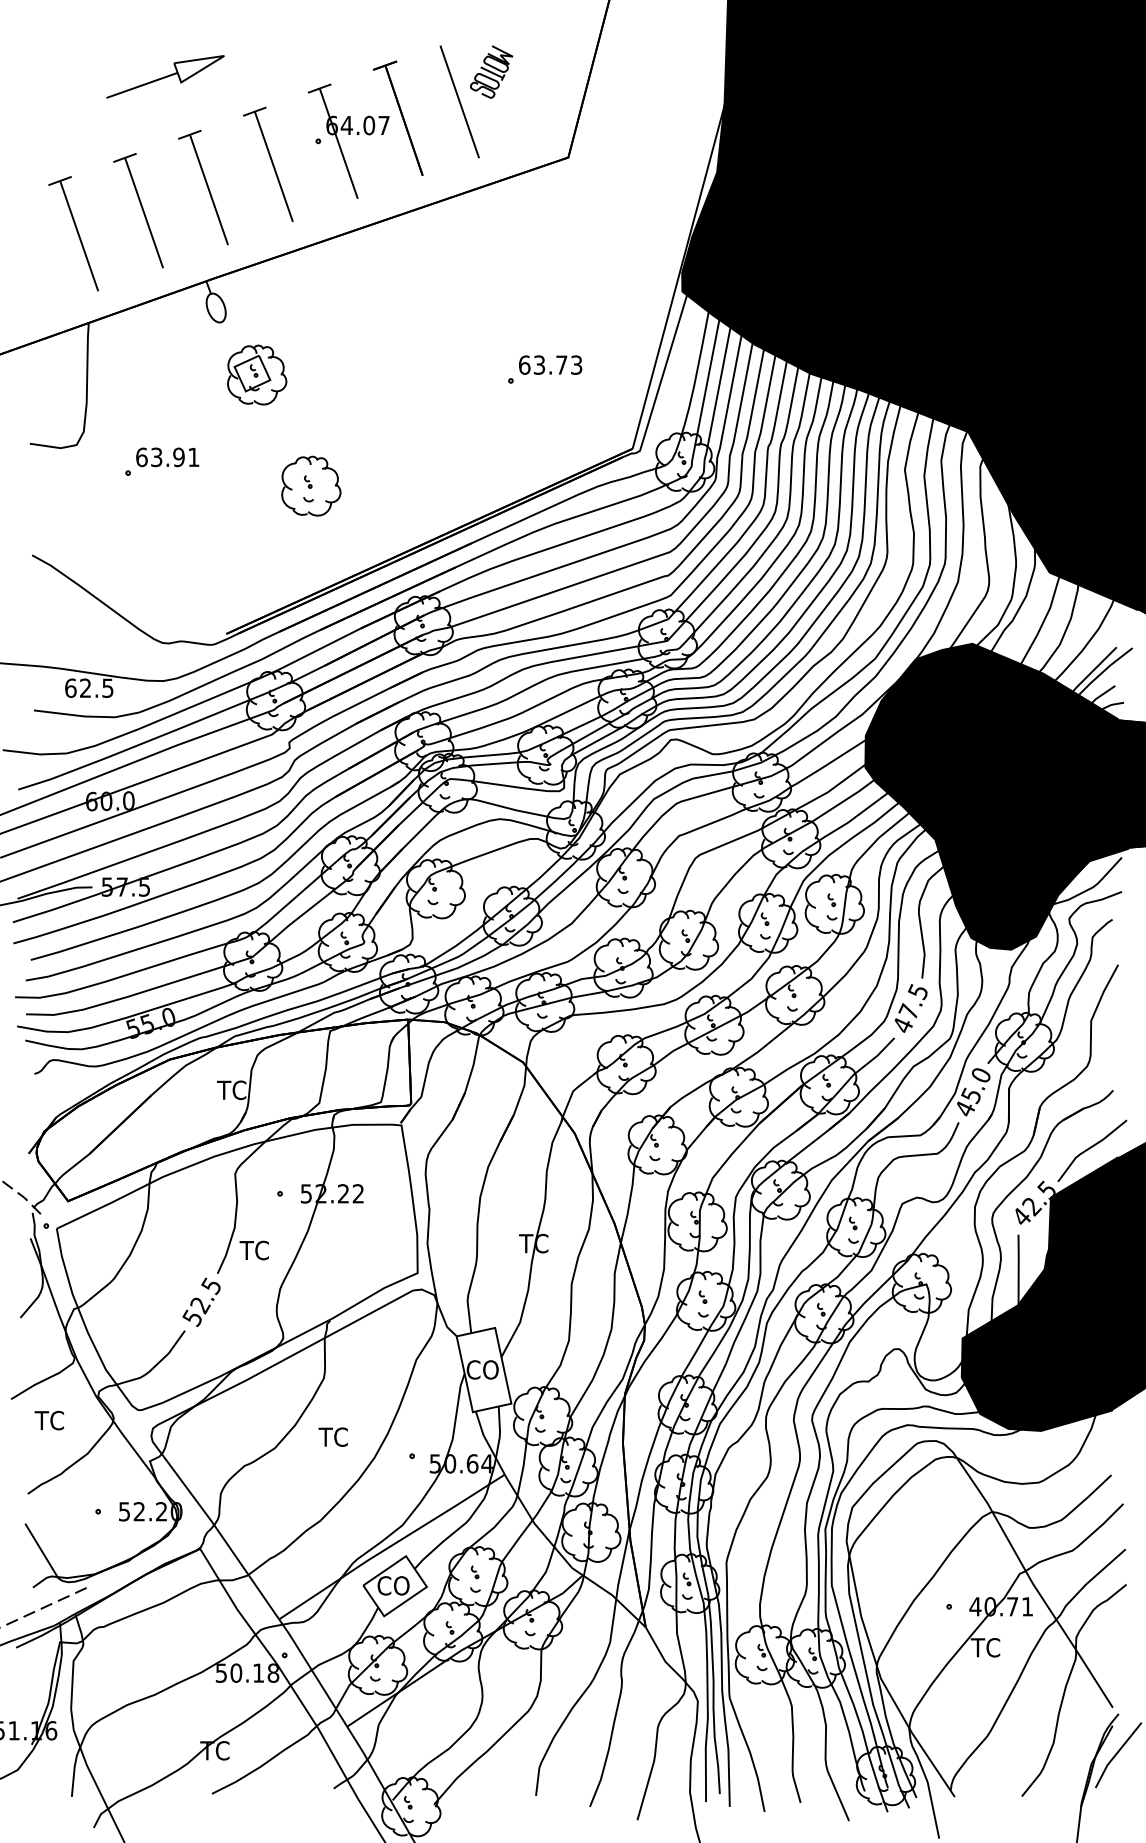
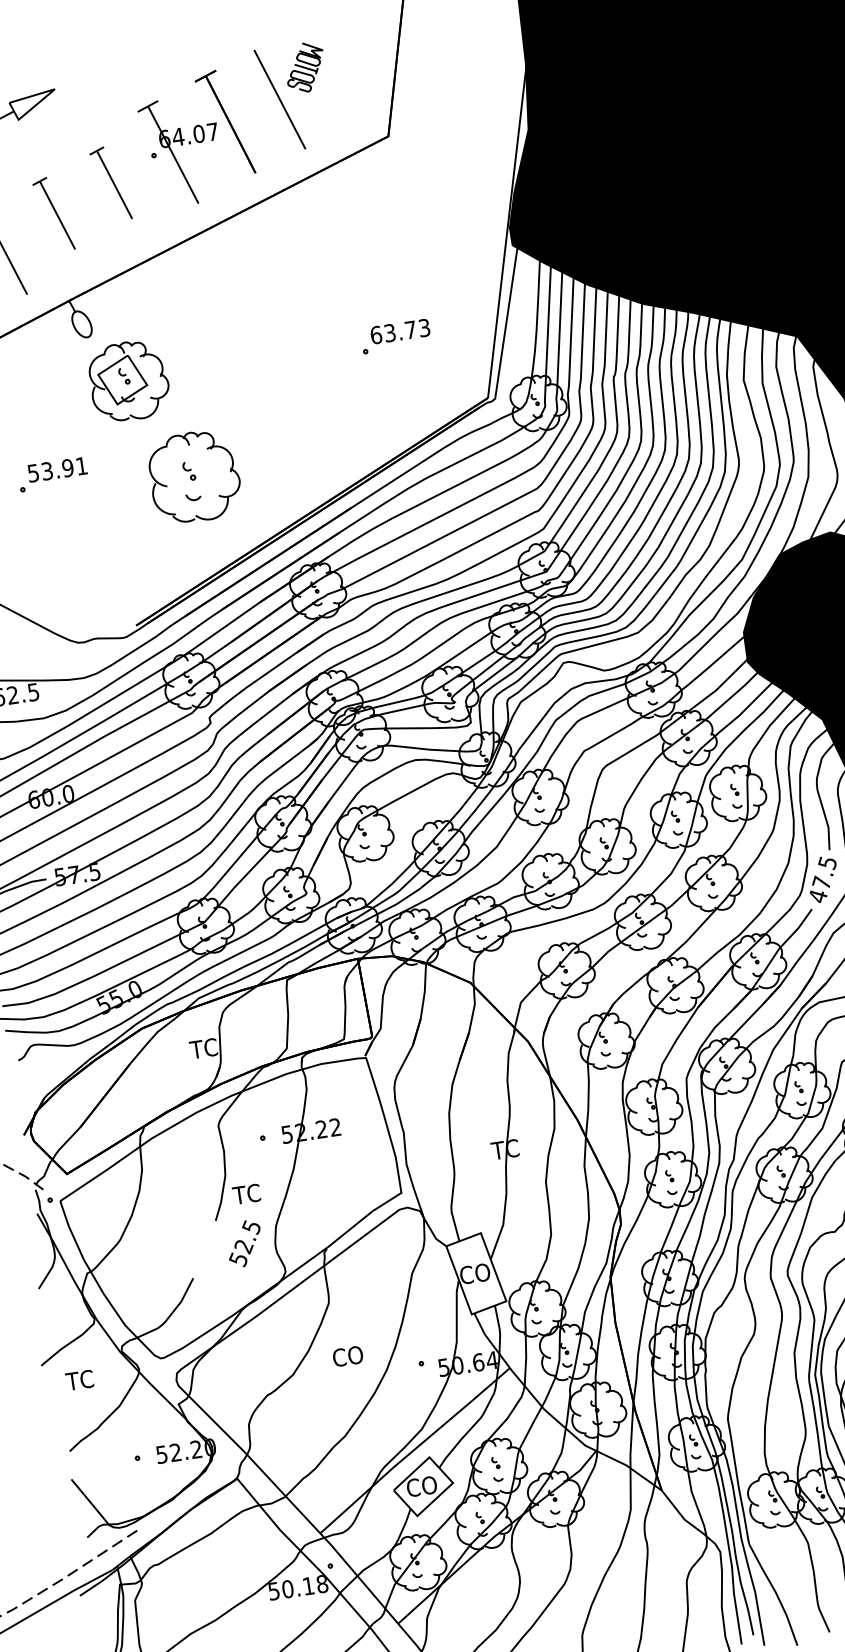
part: (268, 164) -> (110, 183), size x0.7
part: (203, 187) -> (53, 214), size x0.7
part: (257, 374) -> (129, 380), size x1.4
text: (141, 457) -> (33, 473), 63.91 -> 53.91
part: (311, 485) -> (194, 476), size x1.6
text: (201, 1301) -> (244, 1242), moved
text: (334, 1436) -> (346, 1356), TC -> CO

